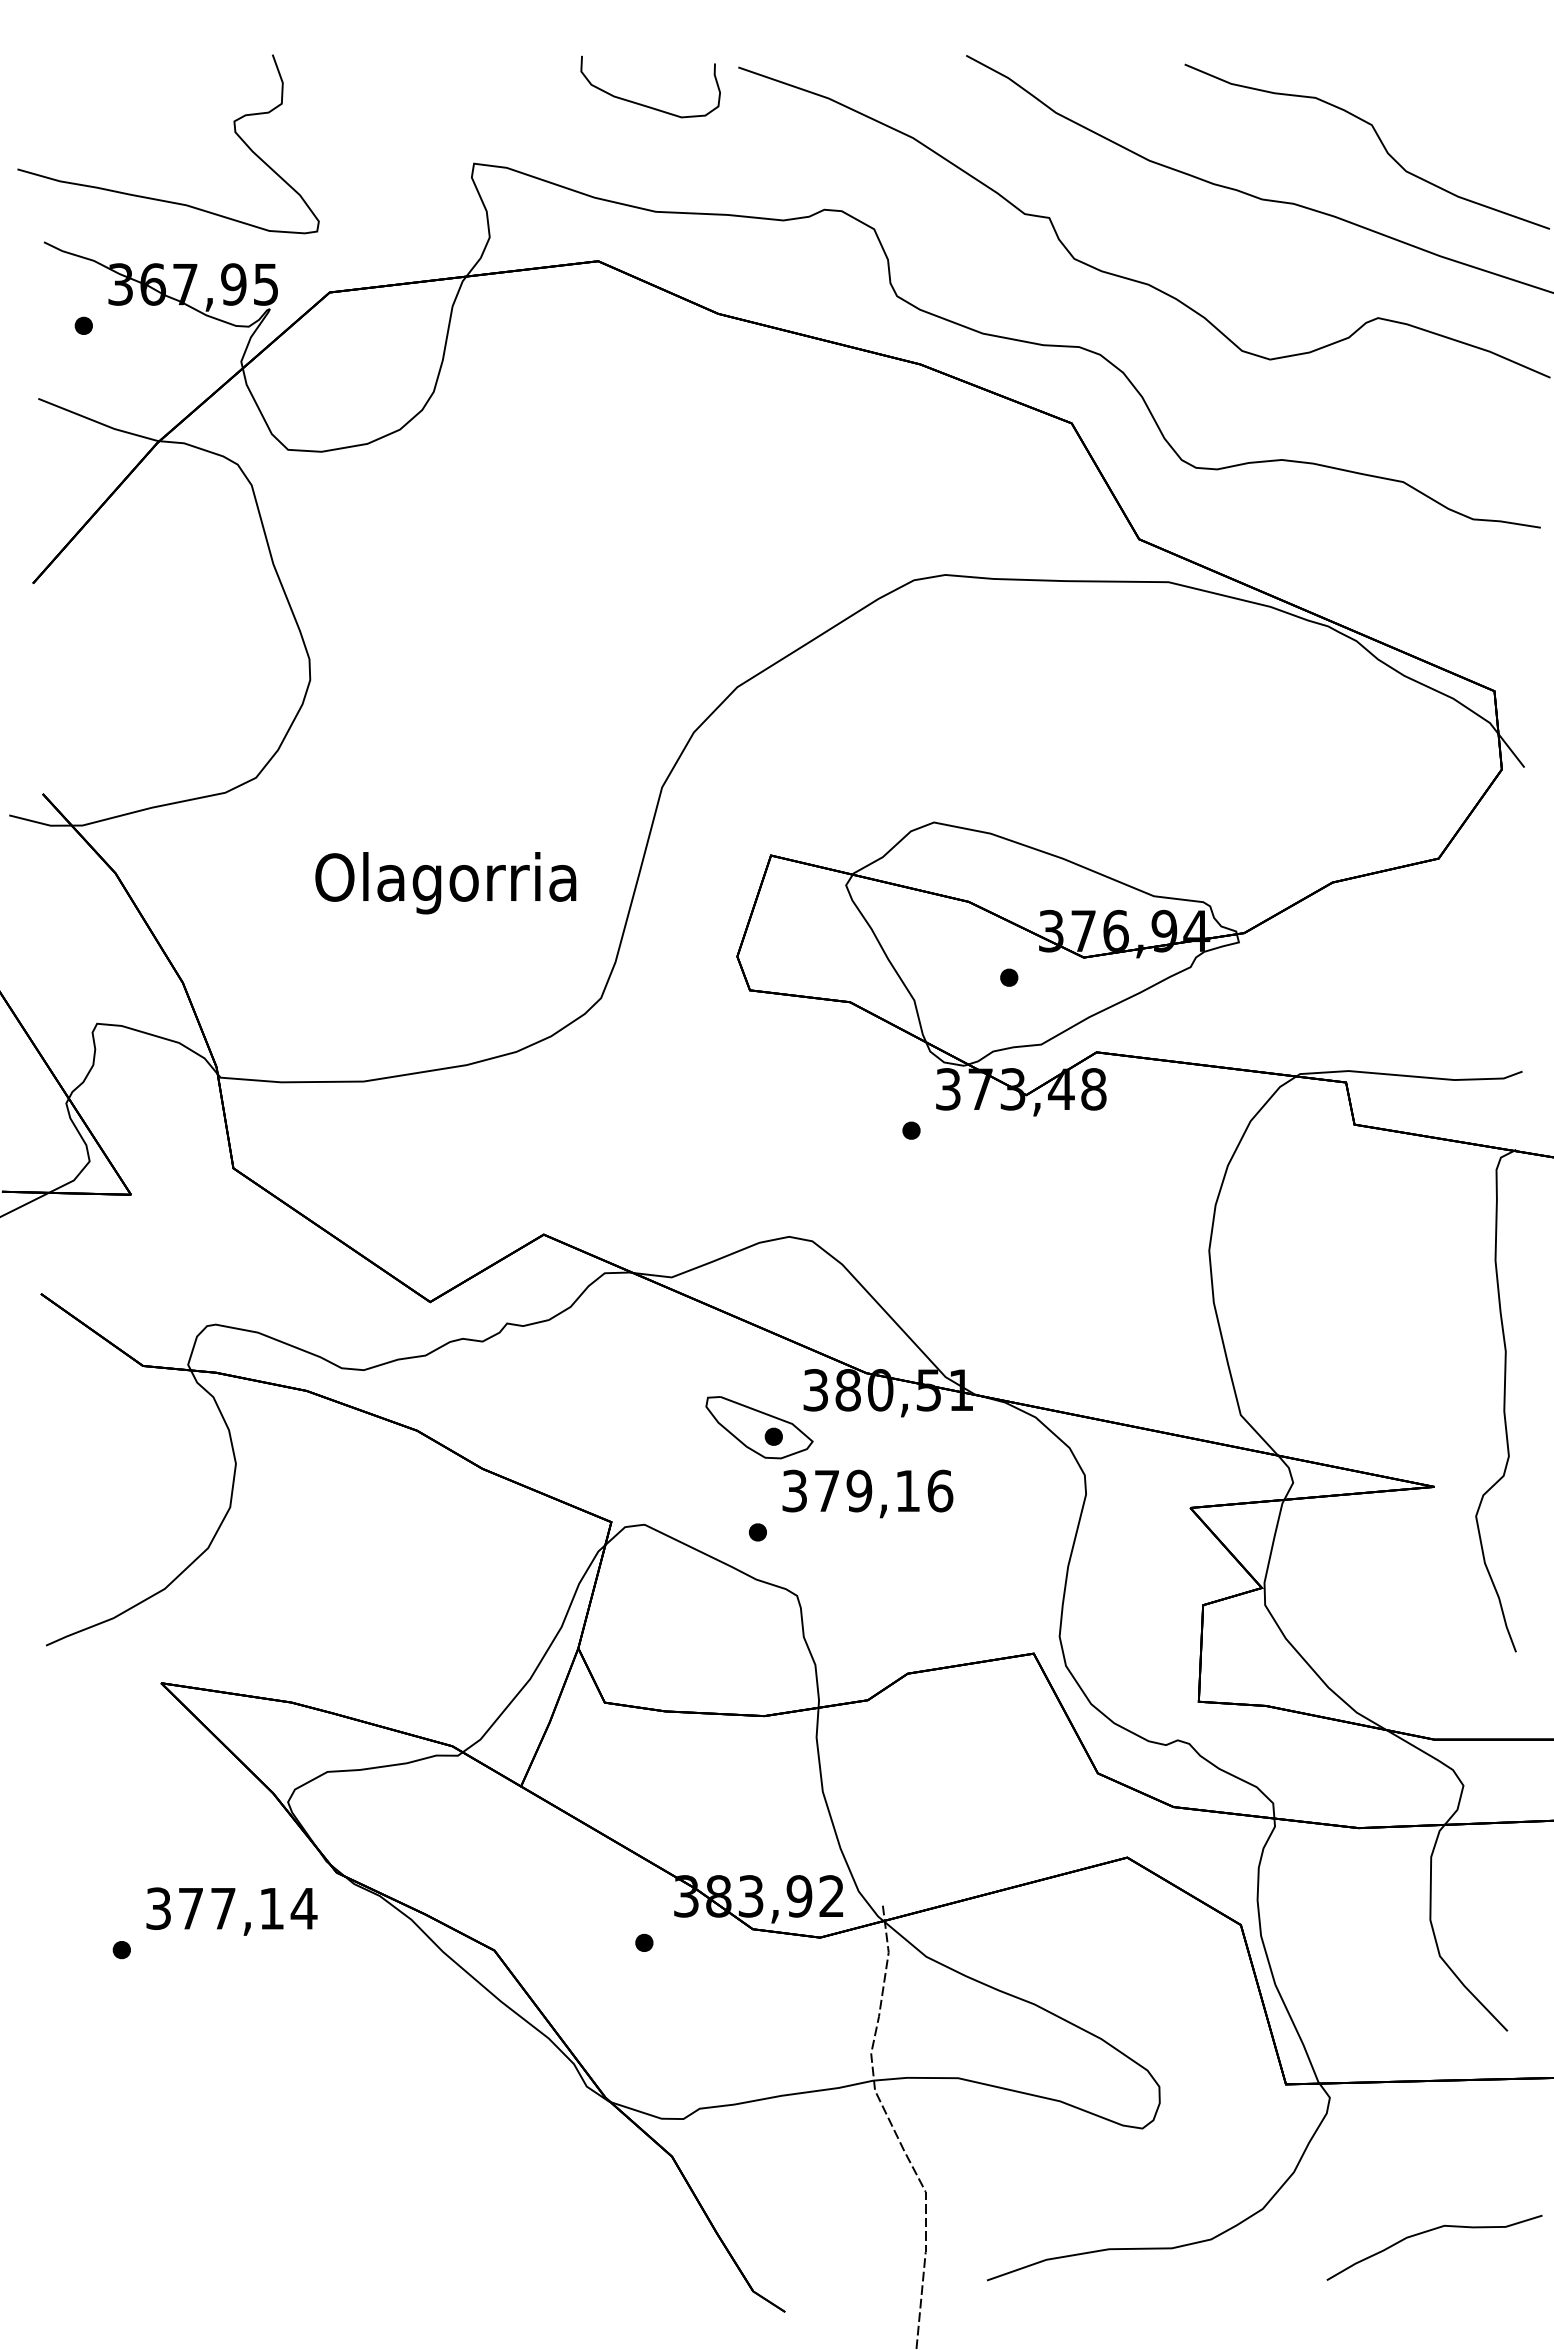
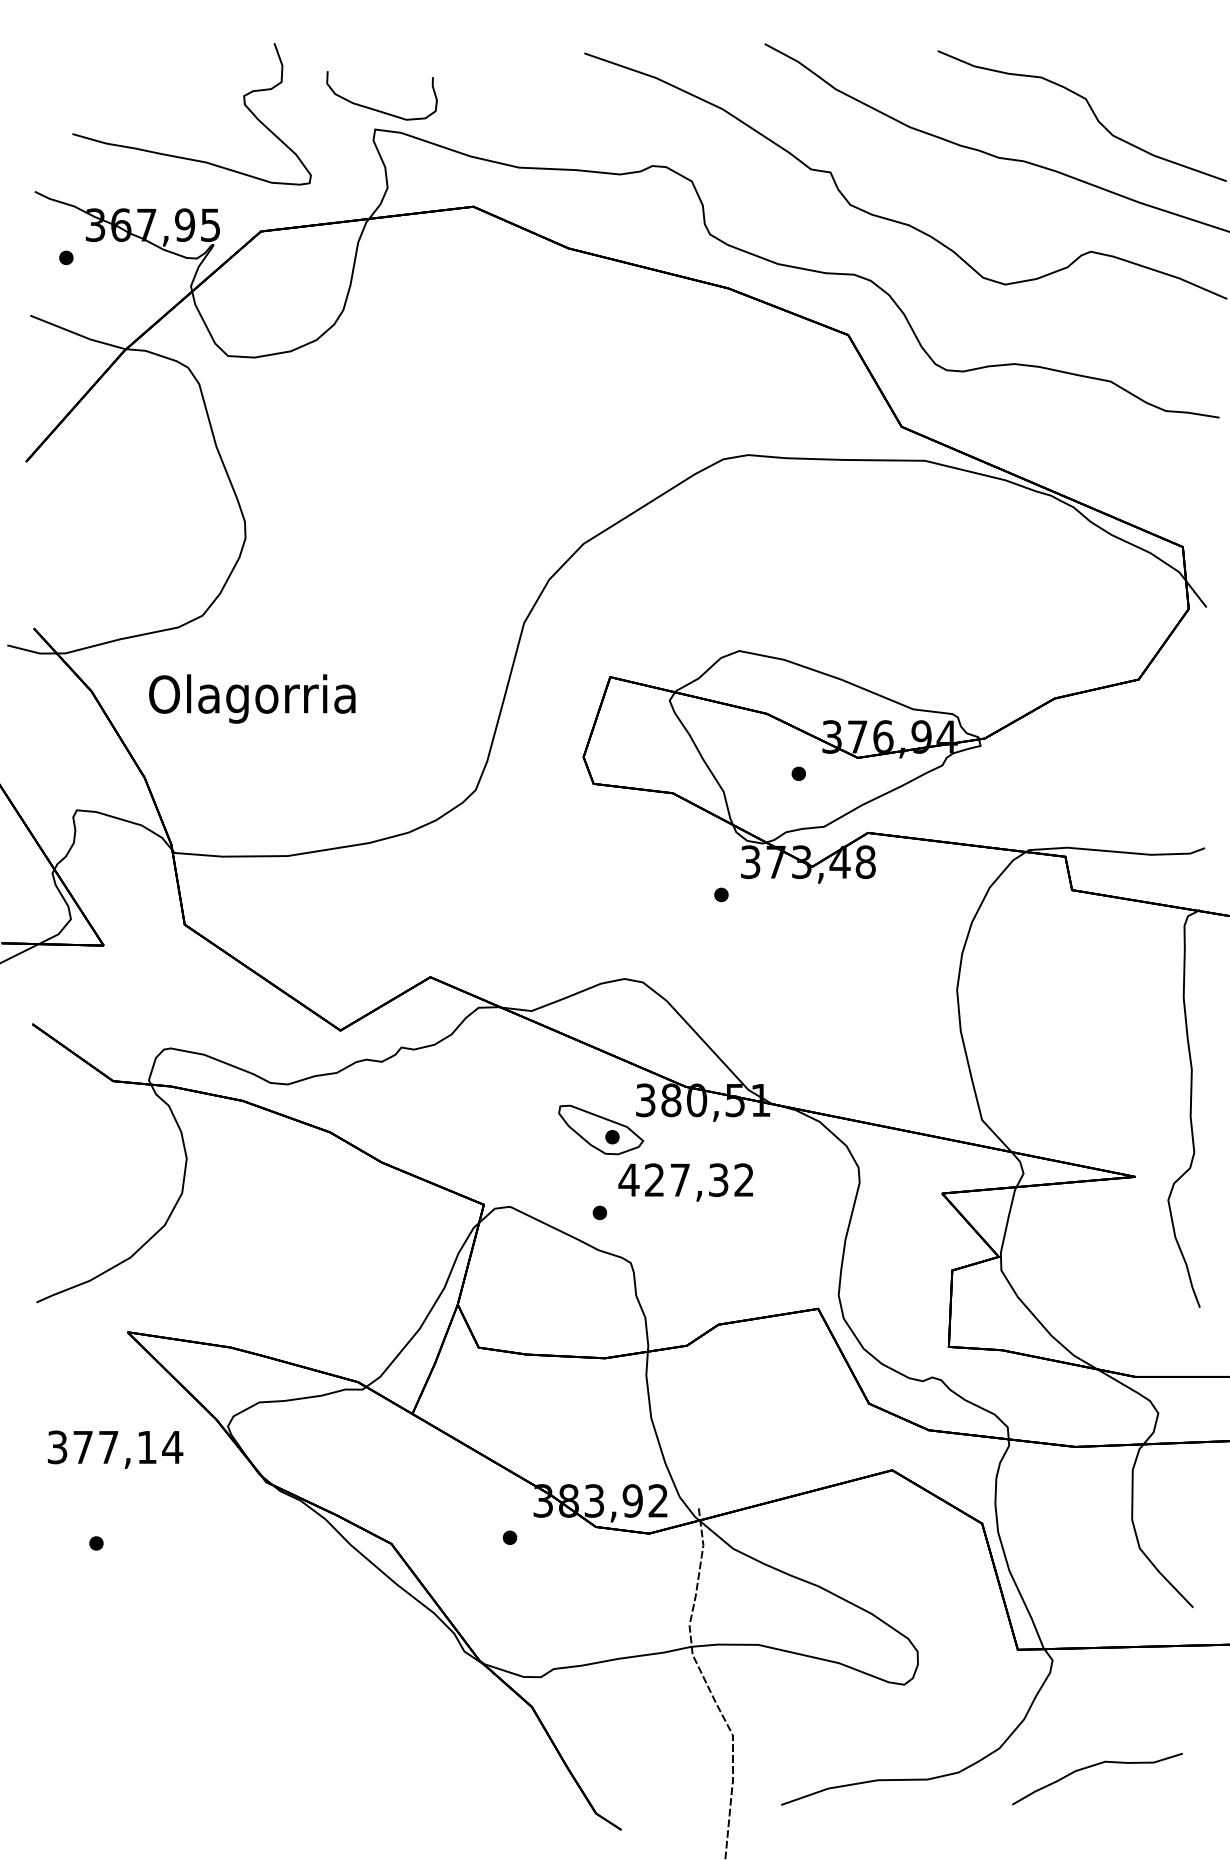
curve: (644, 104) -> (377, 109), moved
curve: (157, 198) -> (183, 157), moved
text: (445, 883) -> (252, 699), moved
text: (867, 1490) -> (686, 1179), 379,16 -> 427,32
text: (231, 1911) -> (115, 1449), moved
curve: (1430, 2231) -> (1094, 1766), moved

